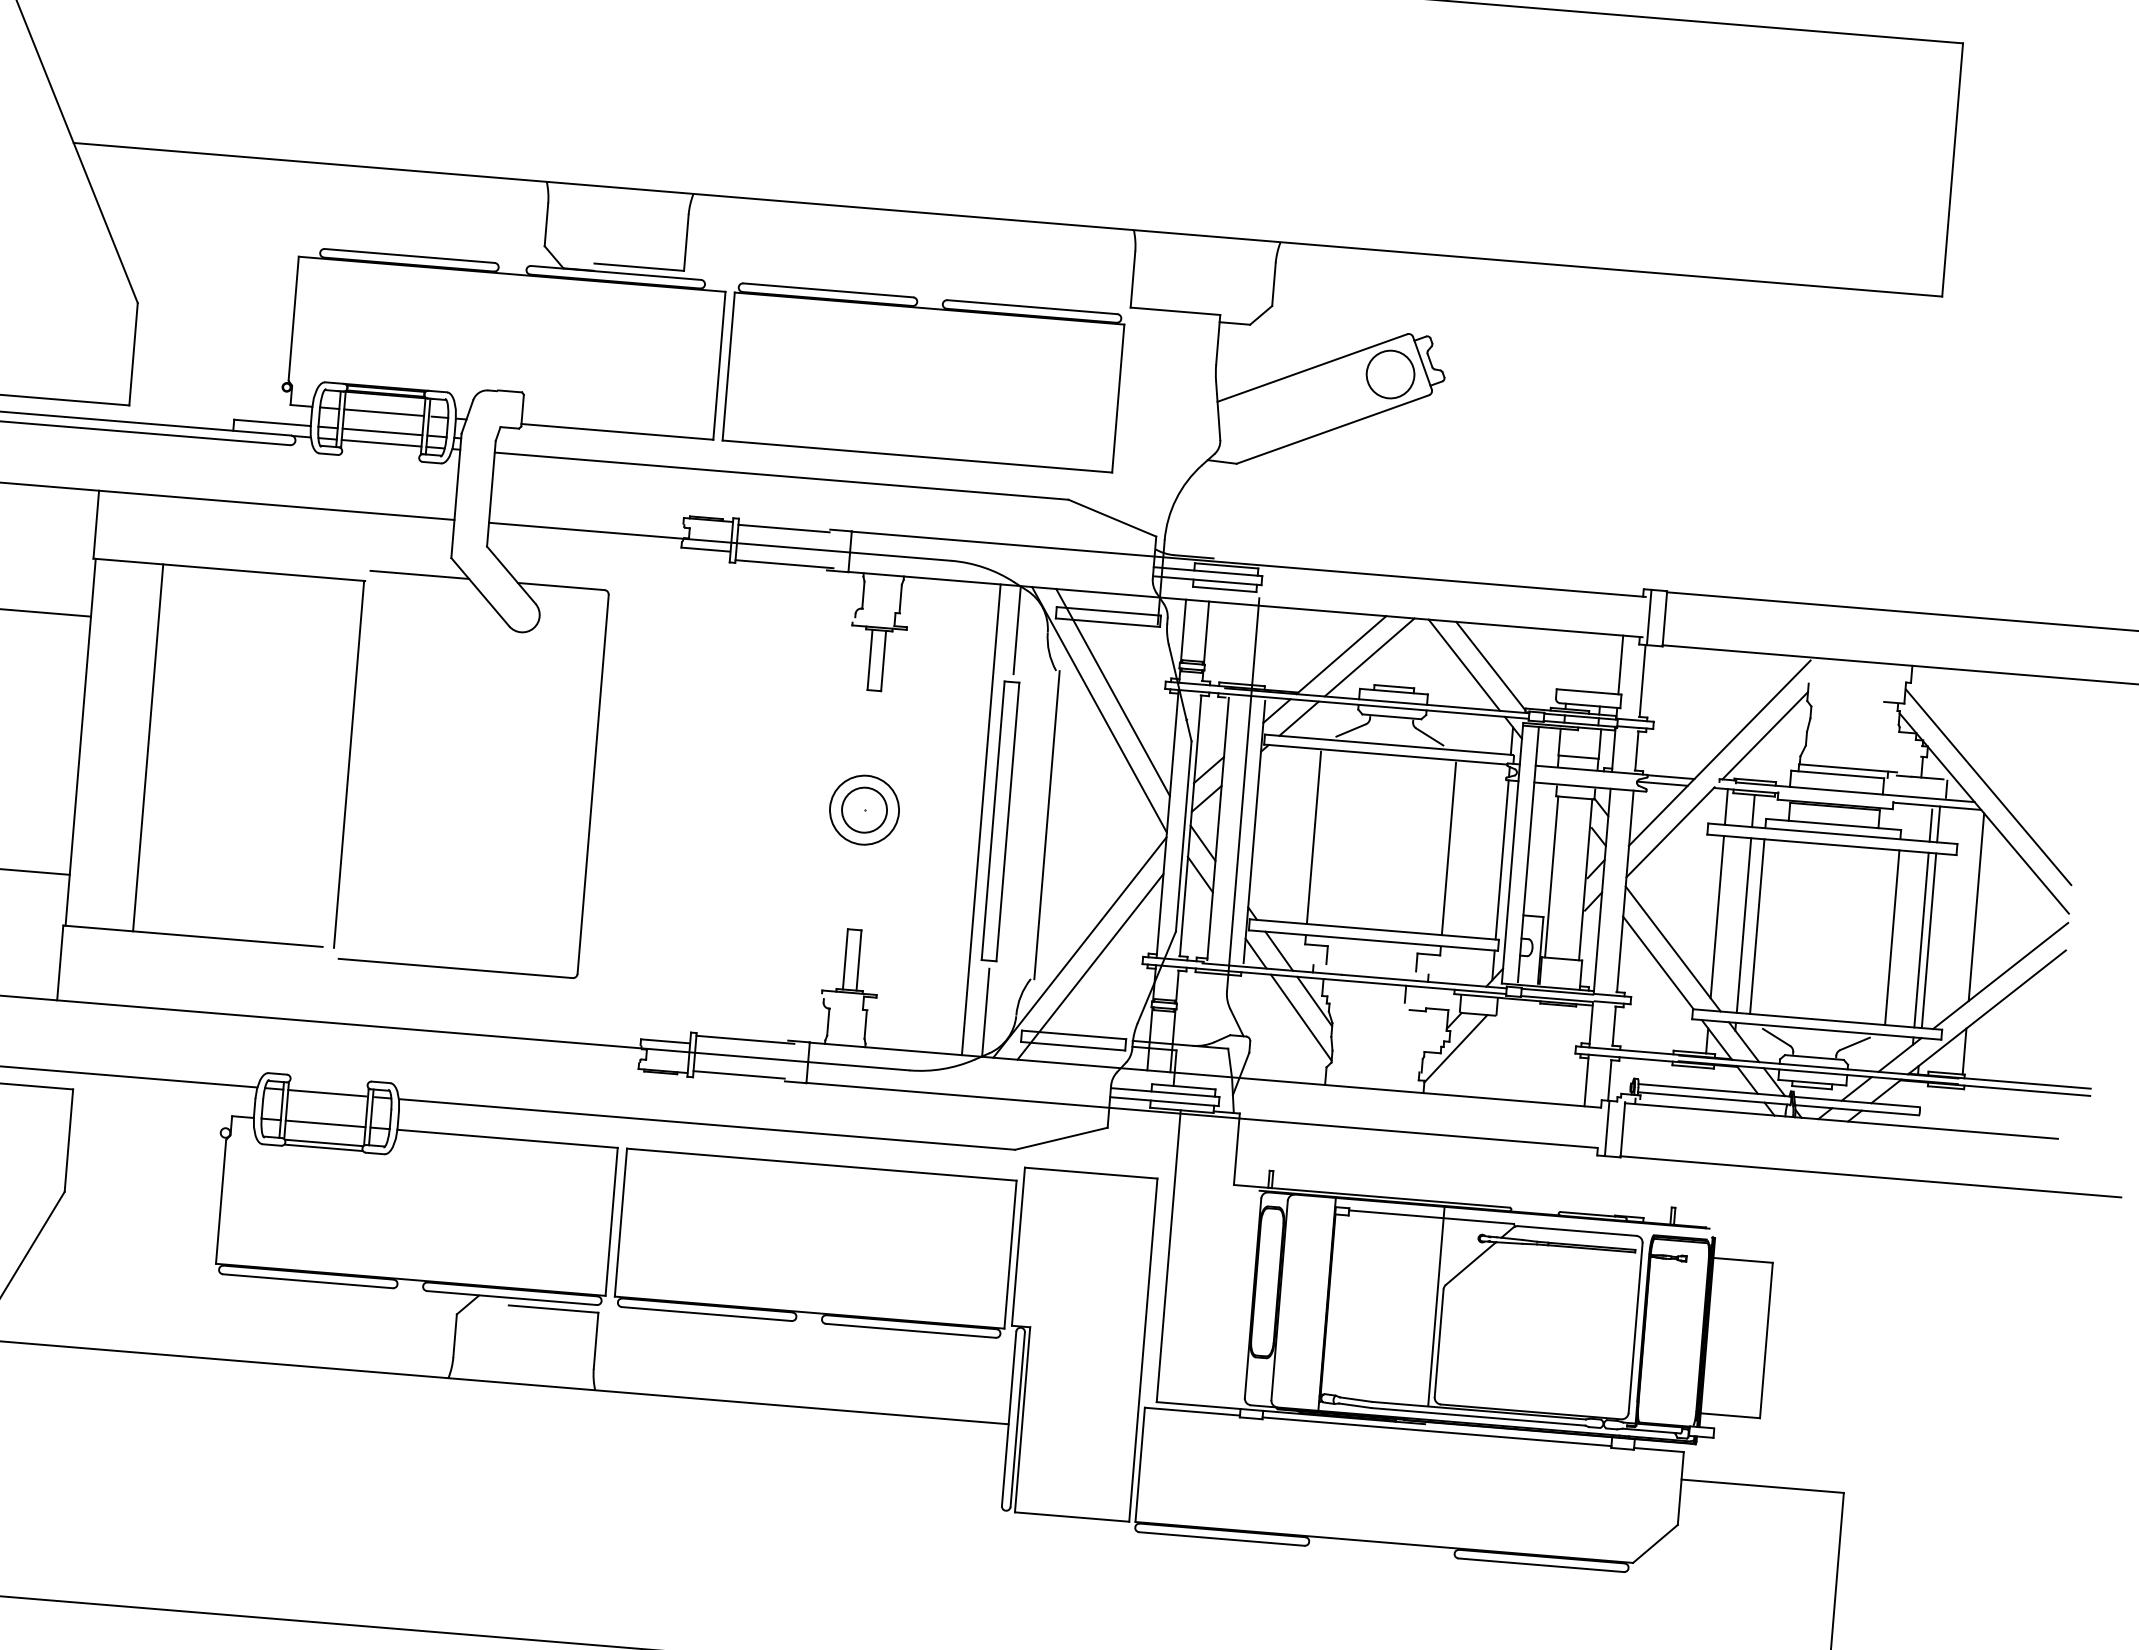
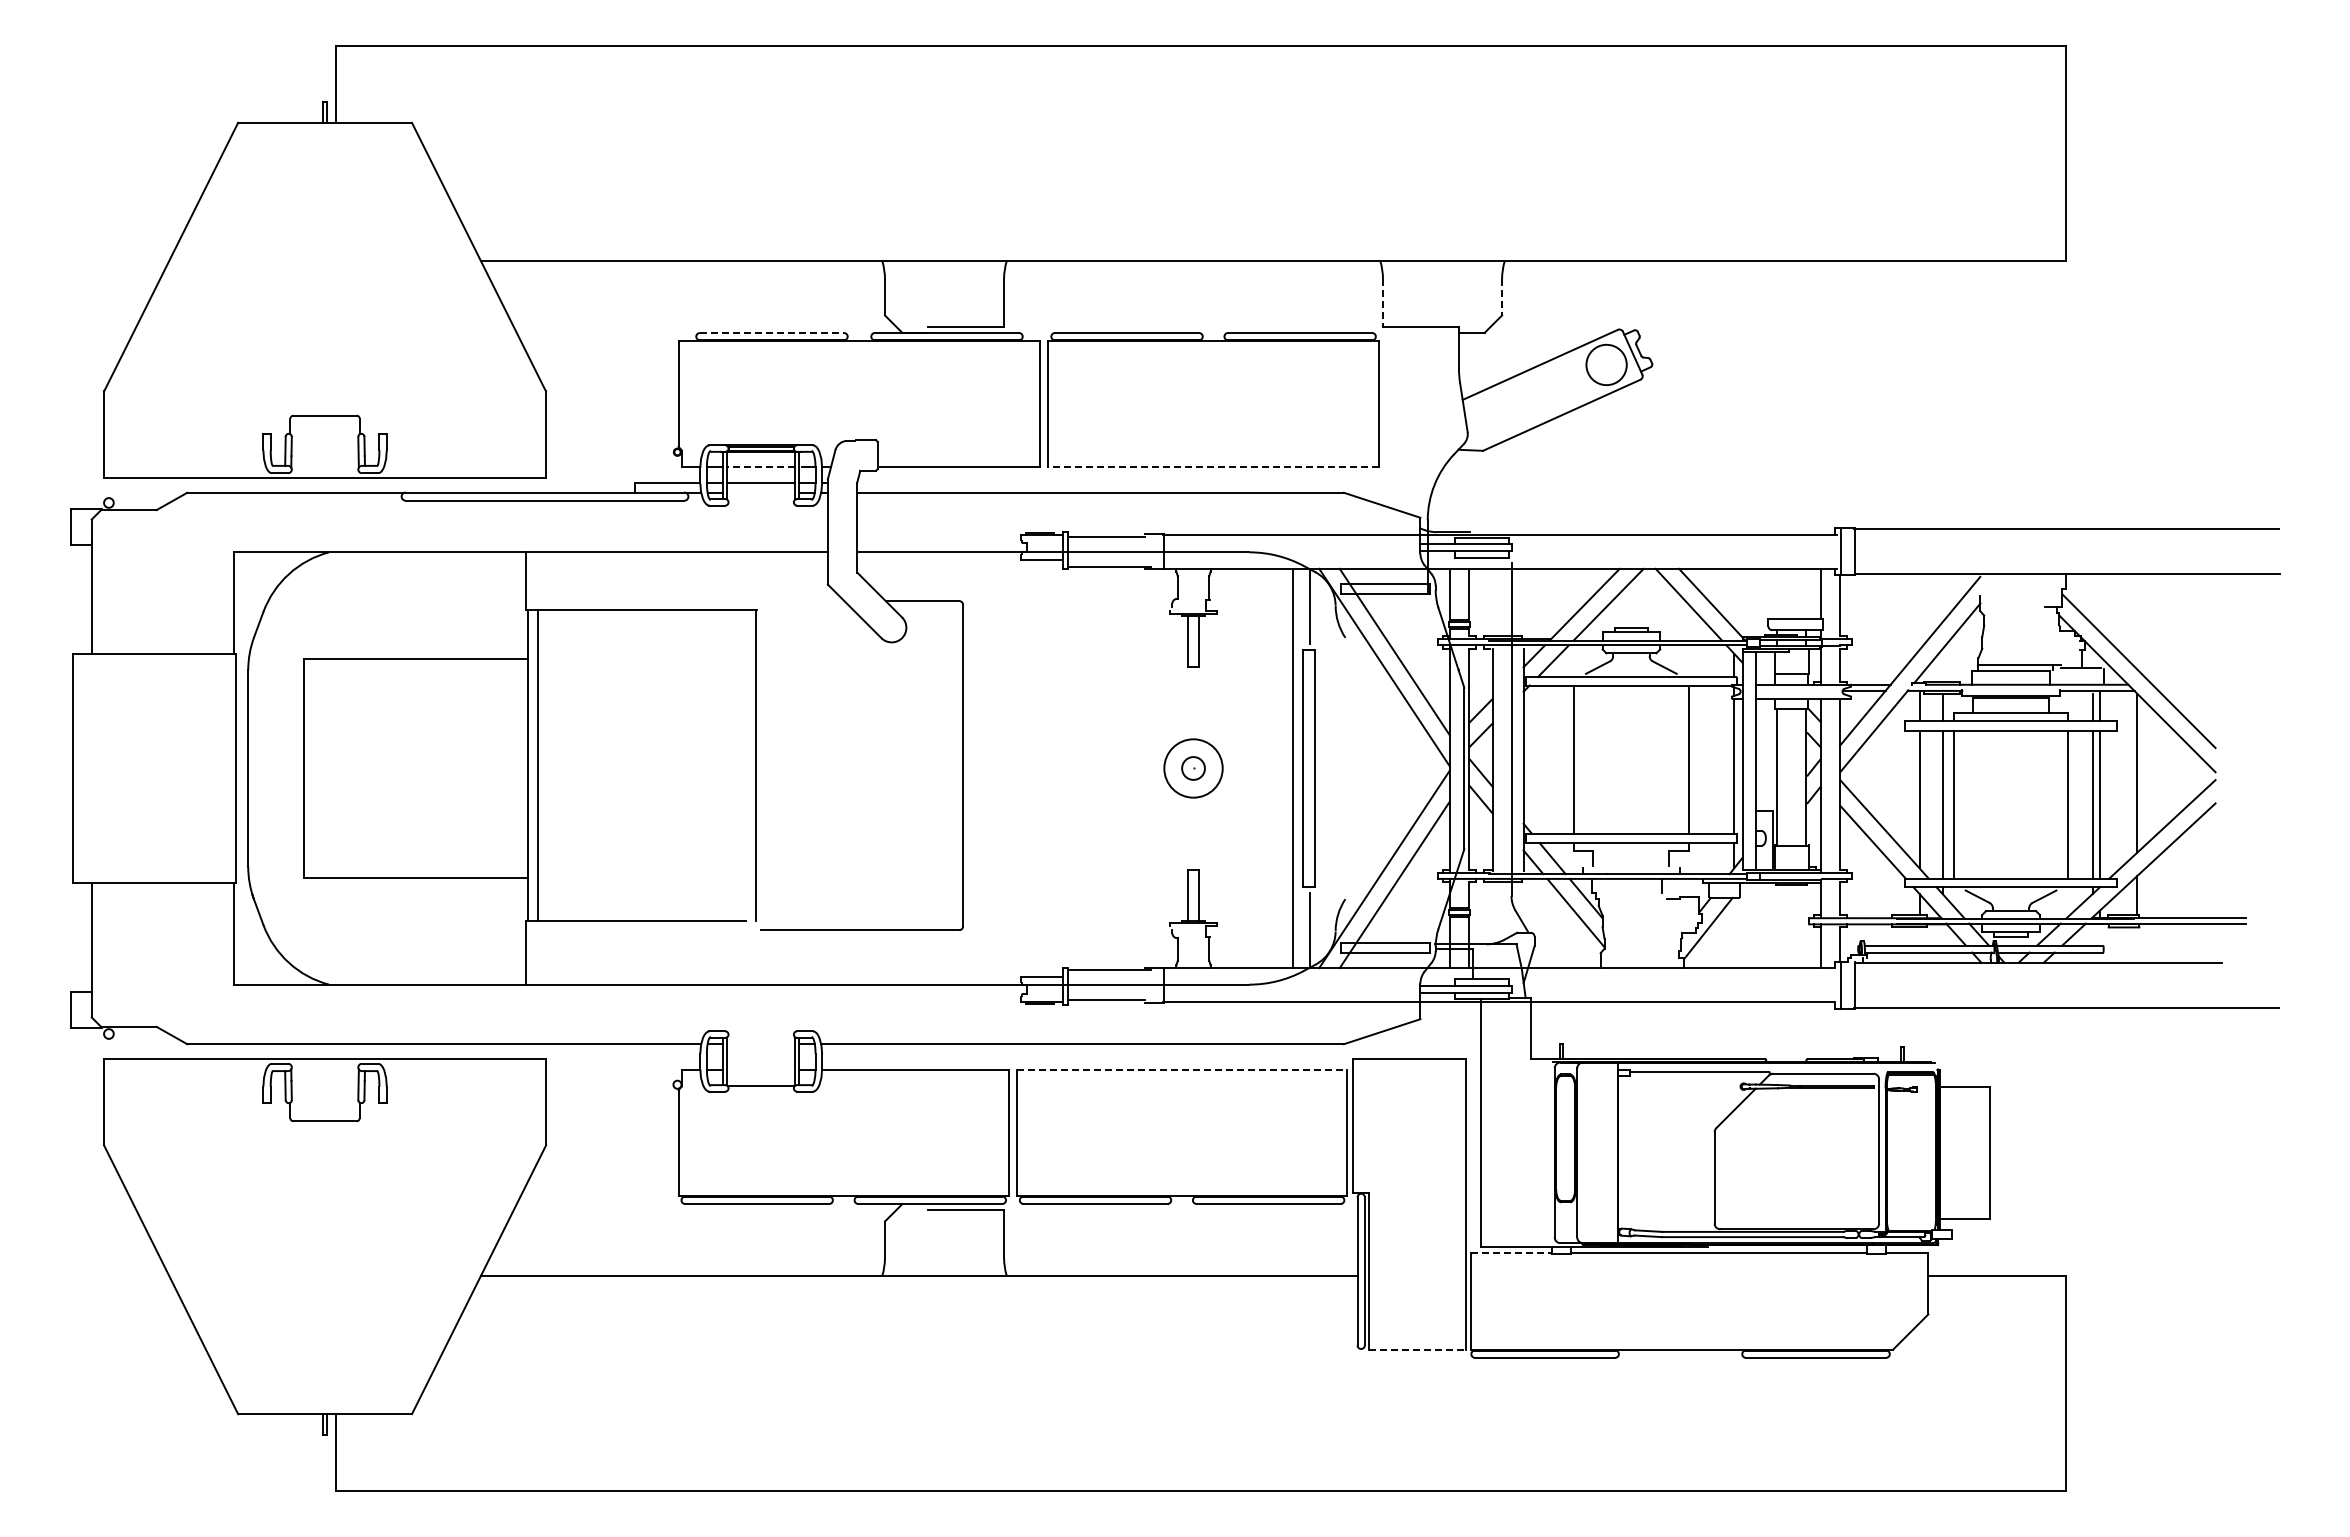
line: (410, 256) -> (772, 333), solid -> dashed
line: (1132, 279) -> (1382, 302), solid -> dashed
line: (1274, 284) -> (1502, 297), solid -> dashed
line: (384, 412) -> (761, 466), solid -> dashed
line: (381, 442) -> (761, 492), removed
line: (917, 456) -> (1213, 466), solid -> dashed
line: (419, 575) -> (802, 601), removed
line: (148, 747) -> (537, 765), moved
circle: (864, 810) -> (1193, 768), size x0.6
line: (1047, 825) -> (1348, 768), removed
line: (327, 1093) -> (760, 1044), removed
line: (325, 1124) -> (761, 1070), removed
line: (322, 1147) -> (760, 1090), removed
line: (822, 1165) -> (1182, 1070), solid -> dashed
line: (1436, 1305) -> (1709, 1146), removed
line: (1193, 1411) -> (1512, 1252), solid -> dashed
line: (1072, 1516) -> (1417, 1349), solid -> dashed

